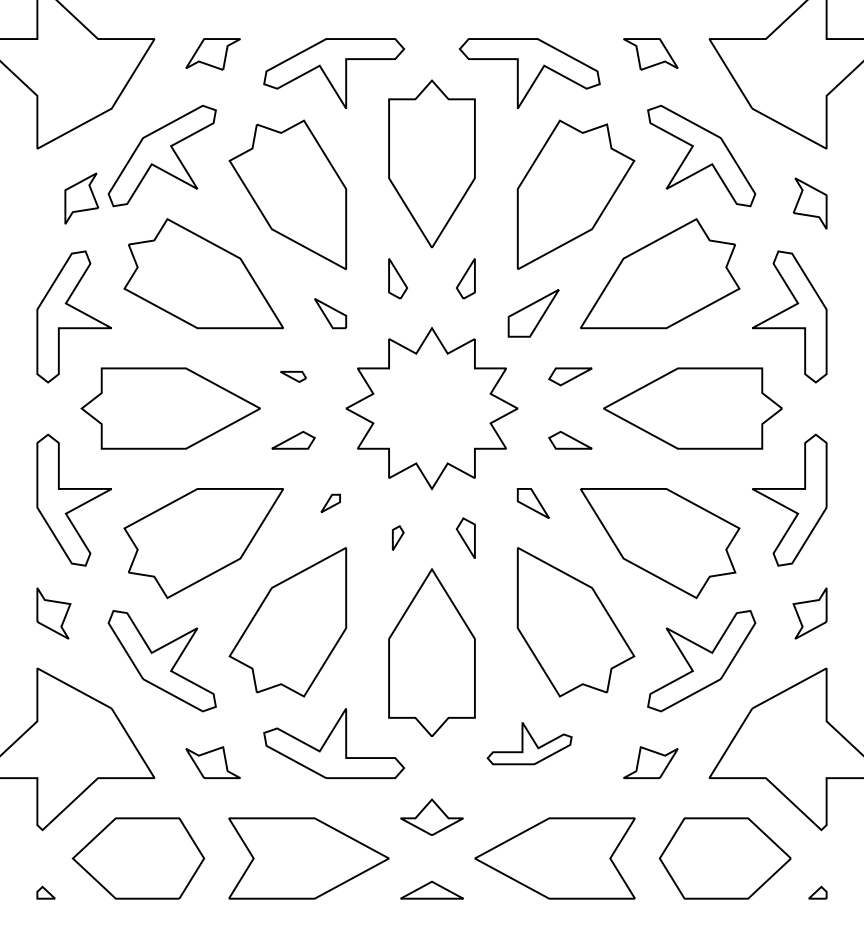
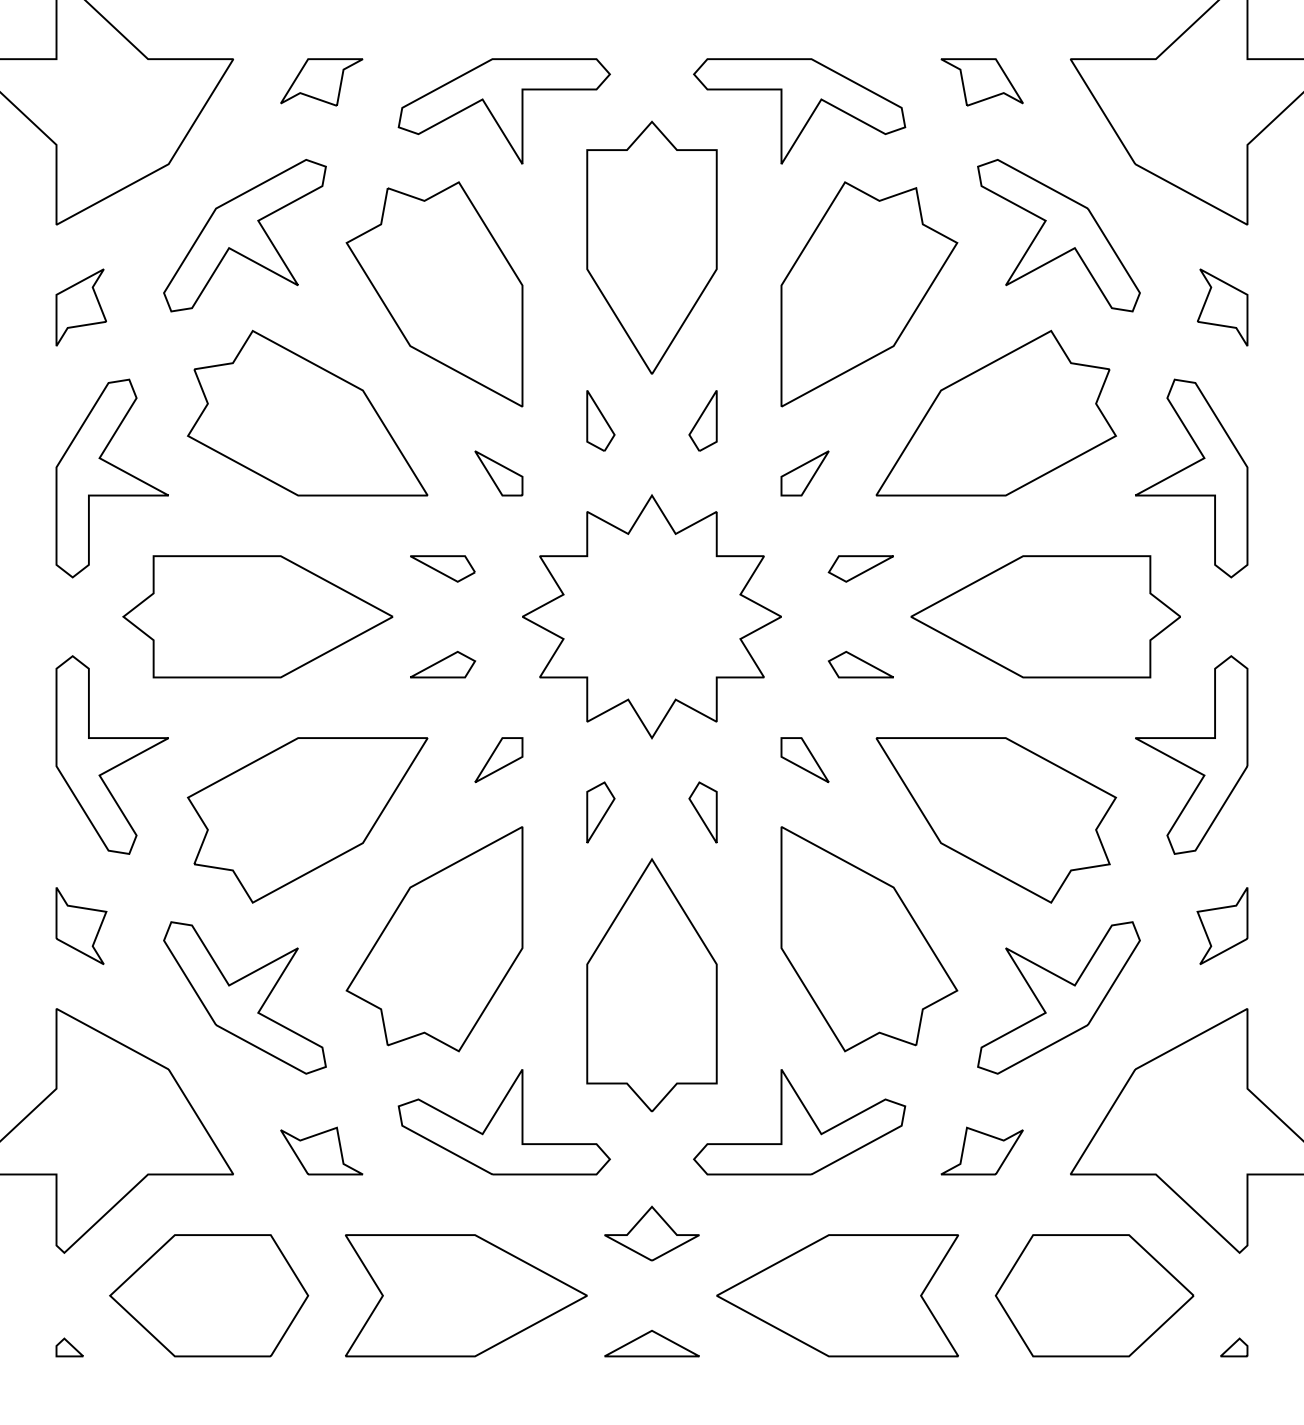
part: (81, 198) -> (80, 307), moved
part: (532, 313) -> (803, 473), size x0.62
part: (293, 376) -> (443, 568), size x1.67
part: (330, 503) -> (498, 760), size x1.67
part: (398, 537) -> (601, 811), size x1.67
part: (529, 743) -> (799, 1122), size x1.67

